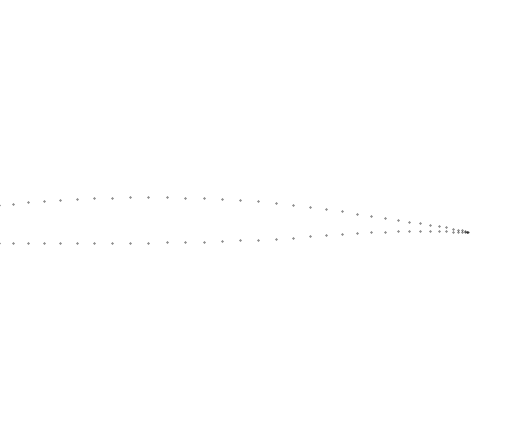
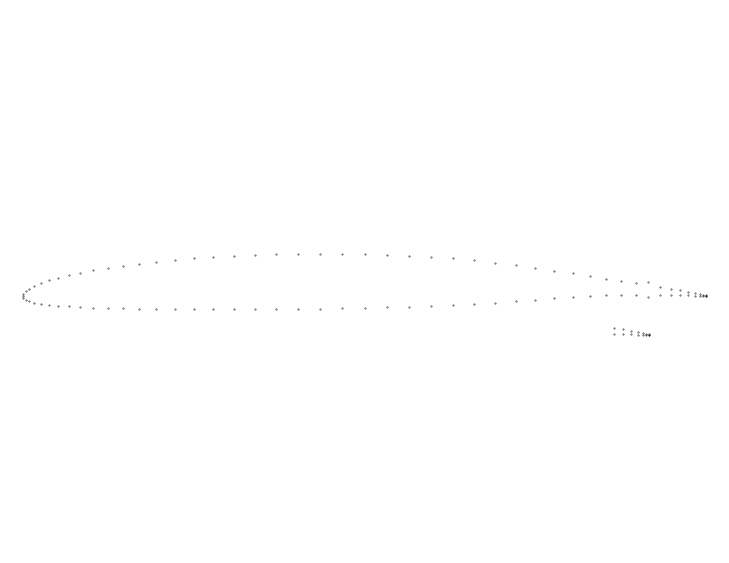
part: (420, 226) -> (649, 289), size x1.6
part: (405, 261) -> (631, 331), added

